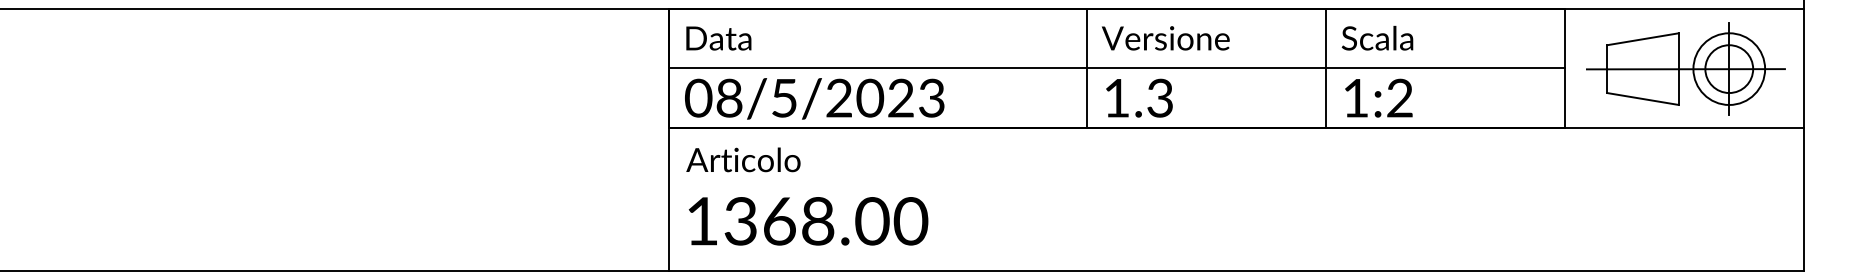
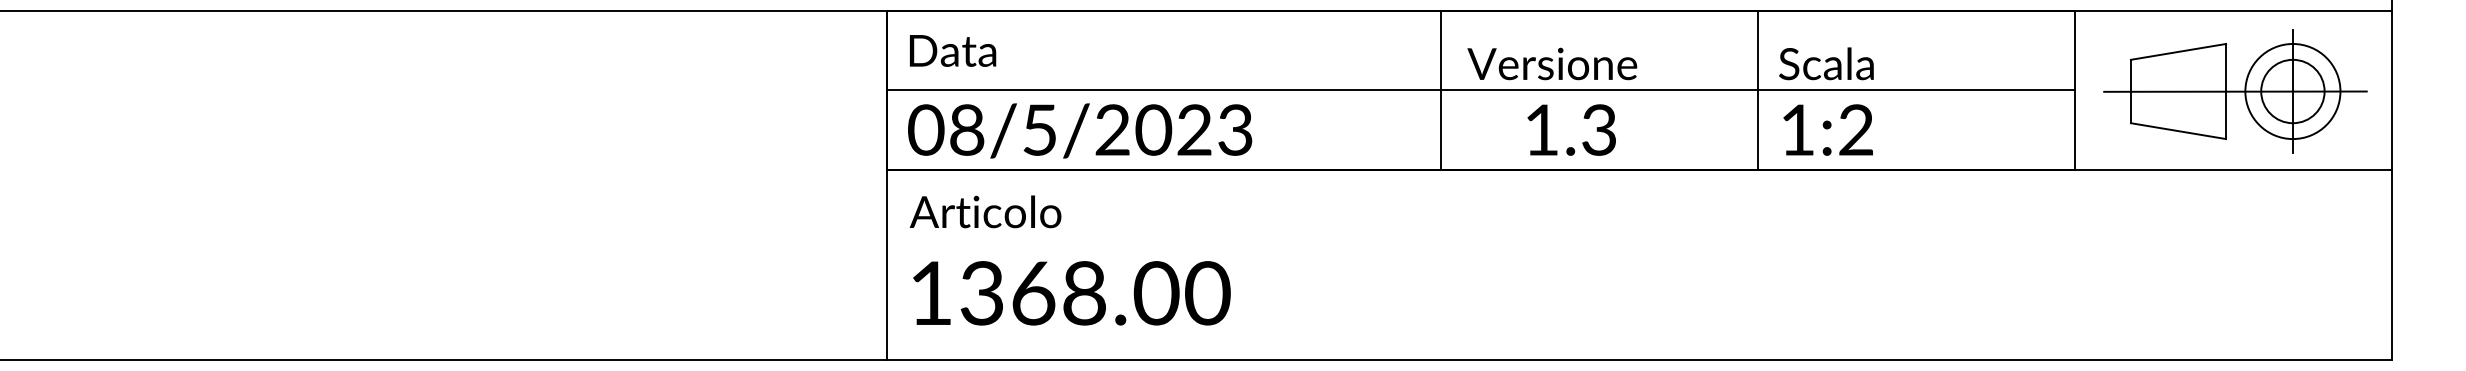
text: (1377, 37) -> (1826, 62), moved
text: (1165, 38) -> (1551, 64), moved
text: (1139, 97) -> (1571, 129), moved

